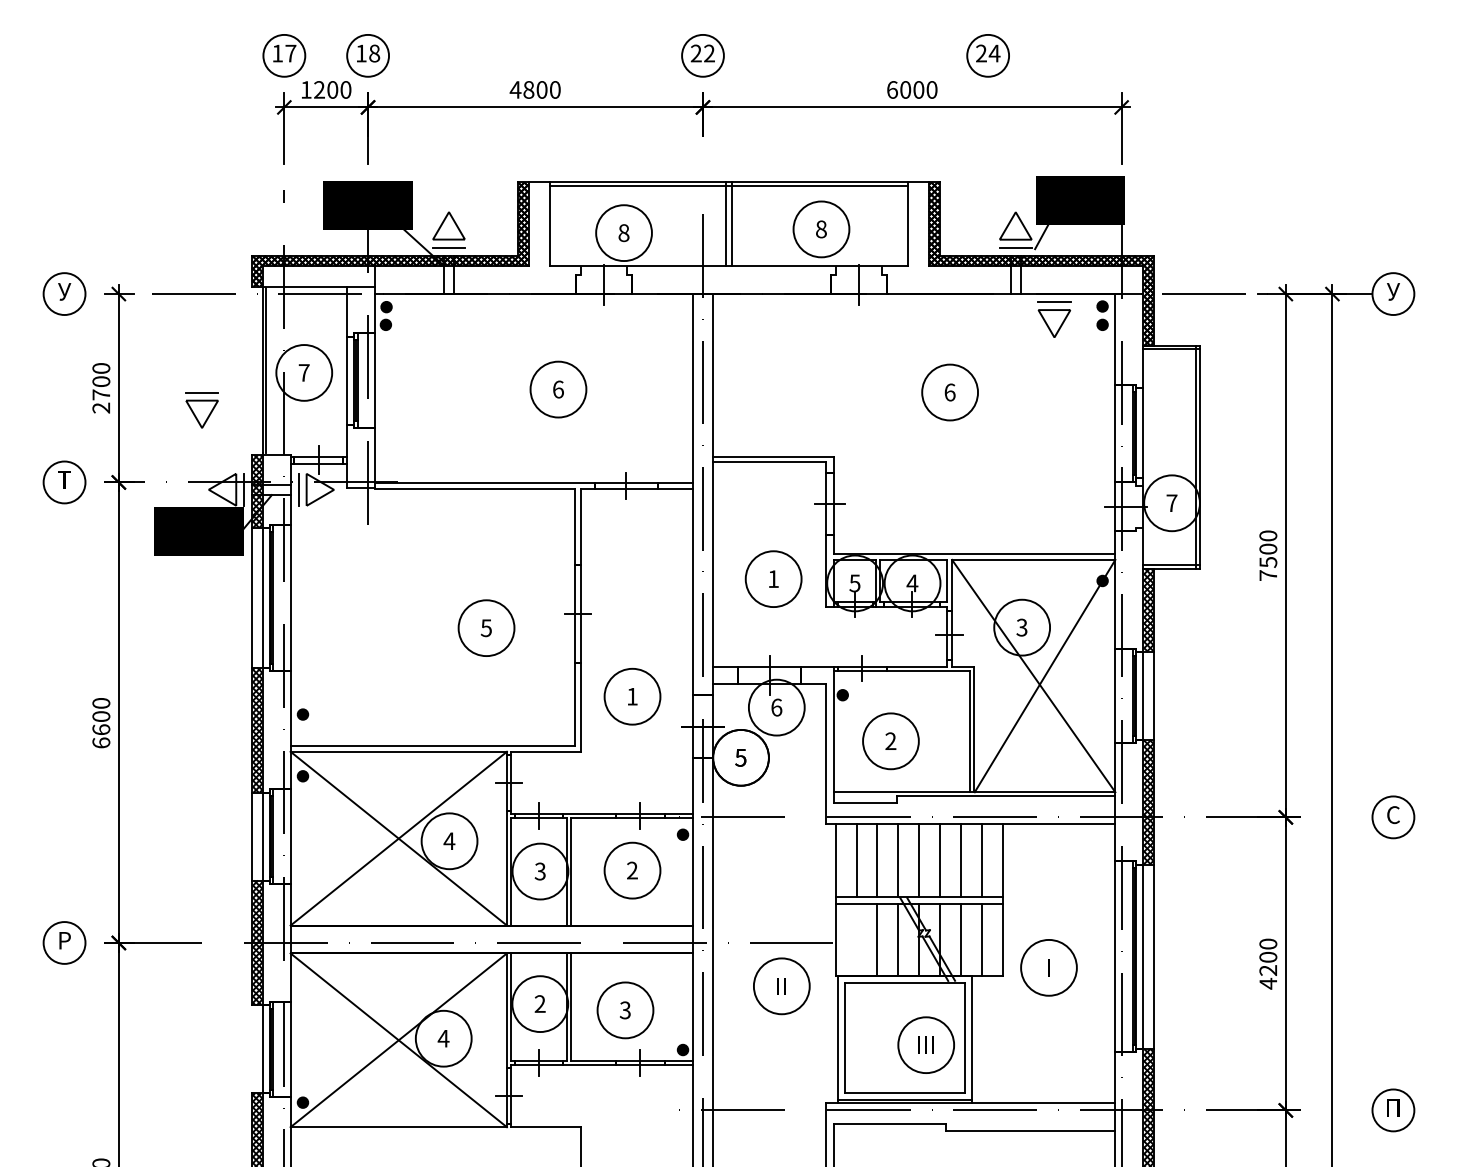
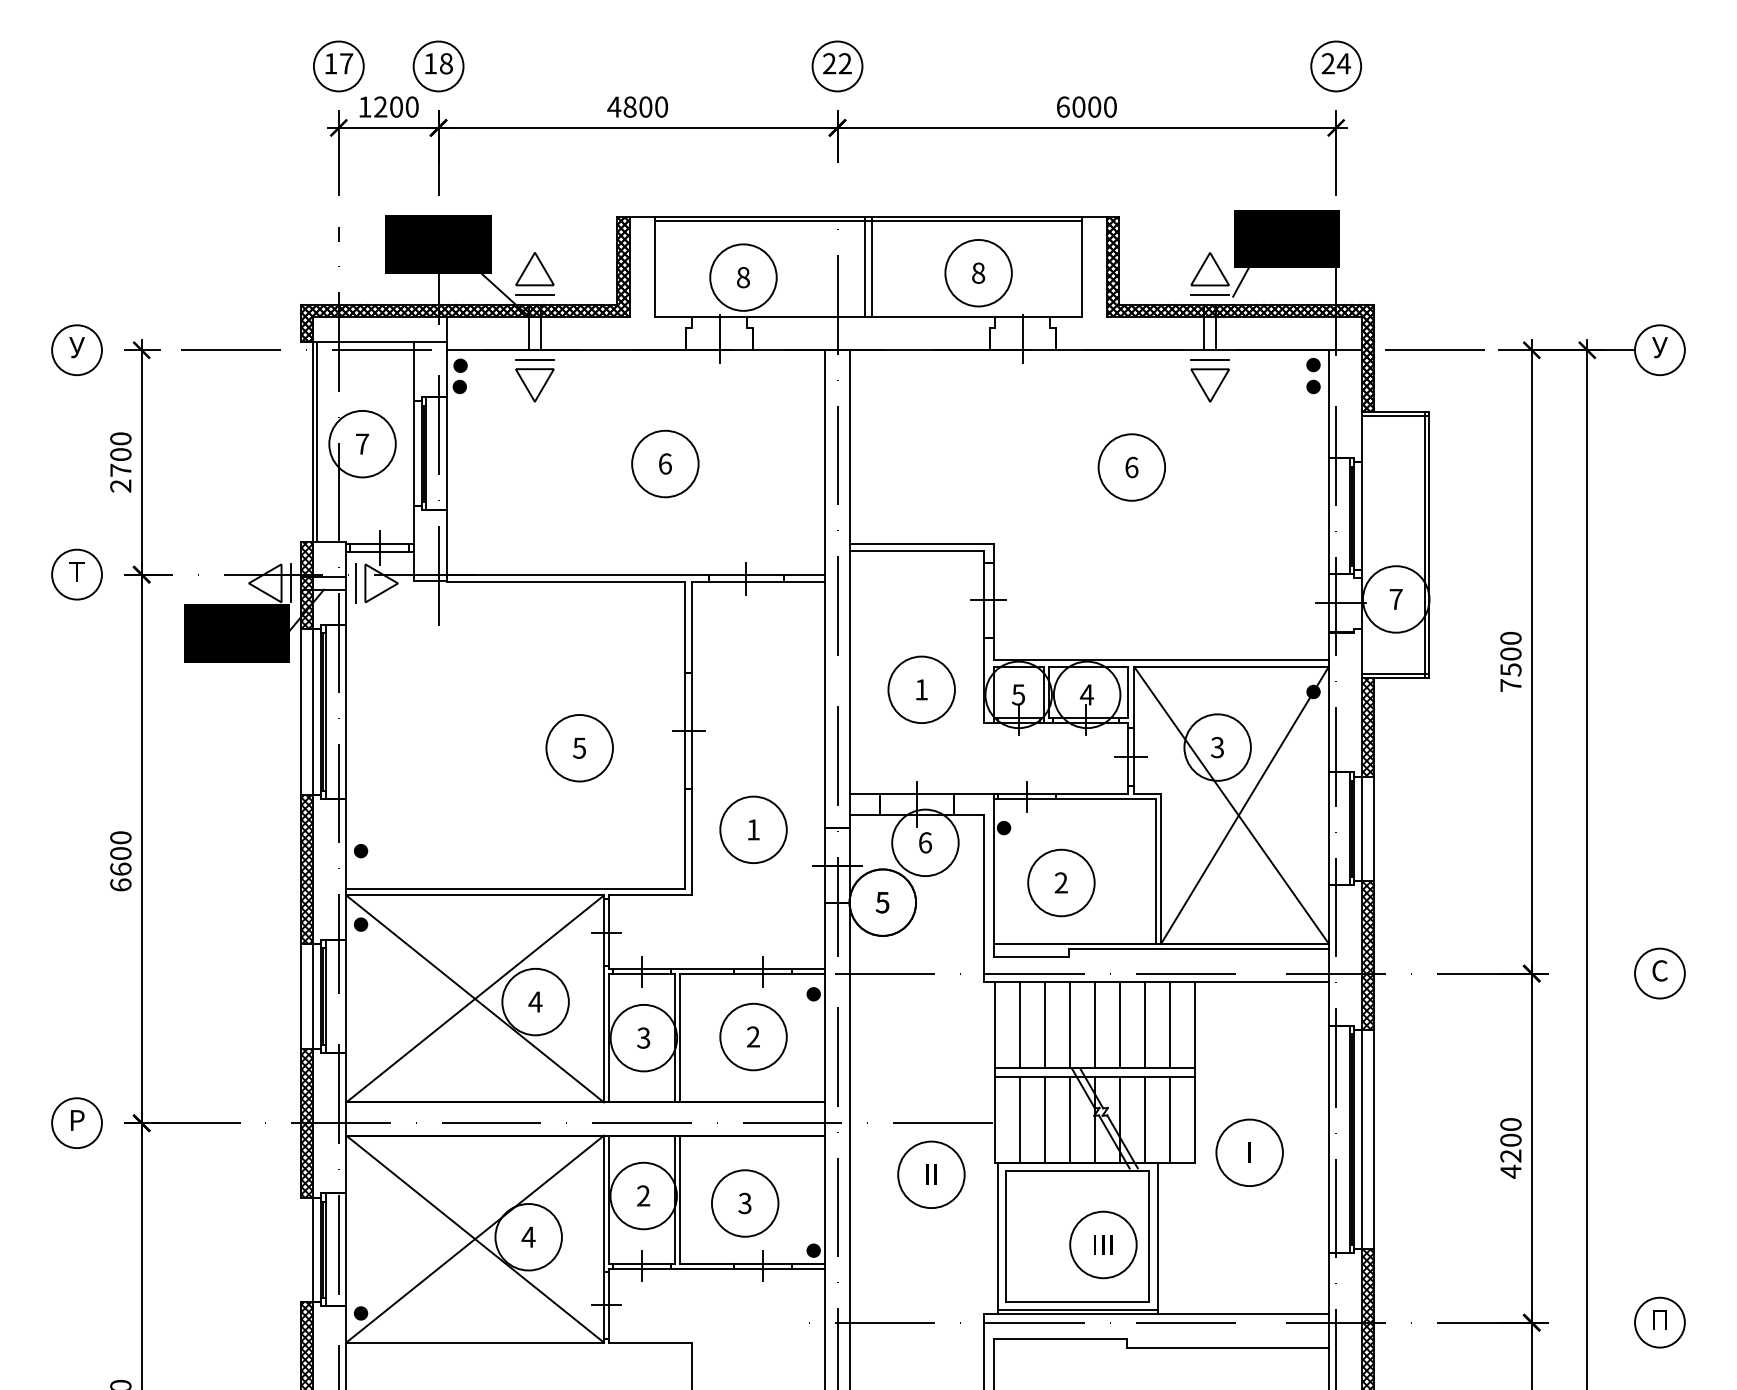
part: (987, 55) -> (1335, 66), moved
part: (1053, 319) -> (1209, 380), moved
part: (201, 410) -> (534, 380), moved
line: (856, 939) -> (1020, 1119), added

